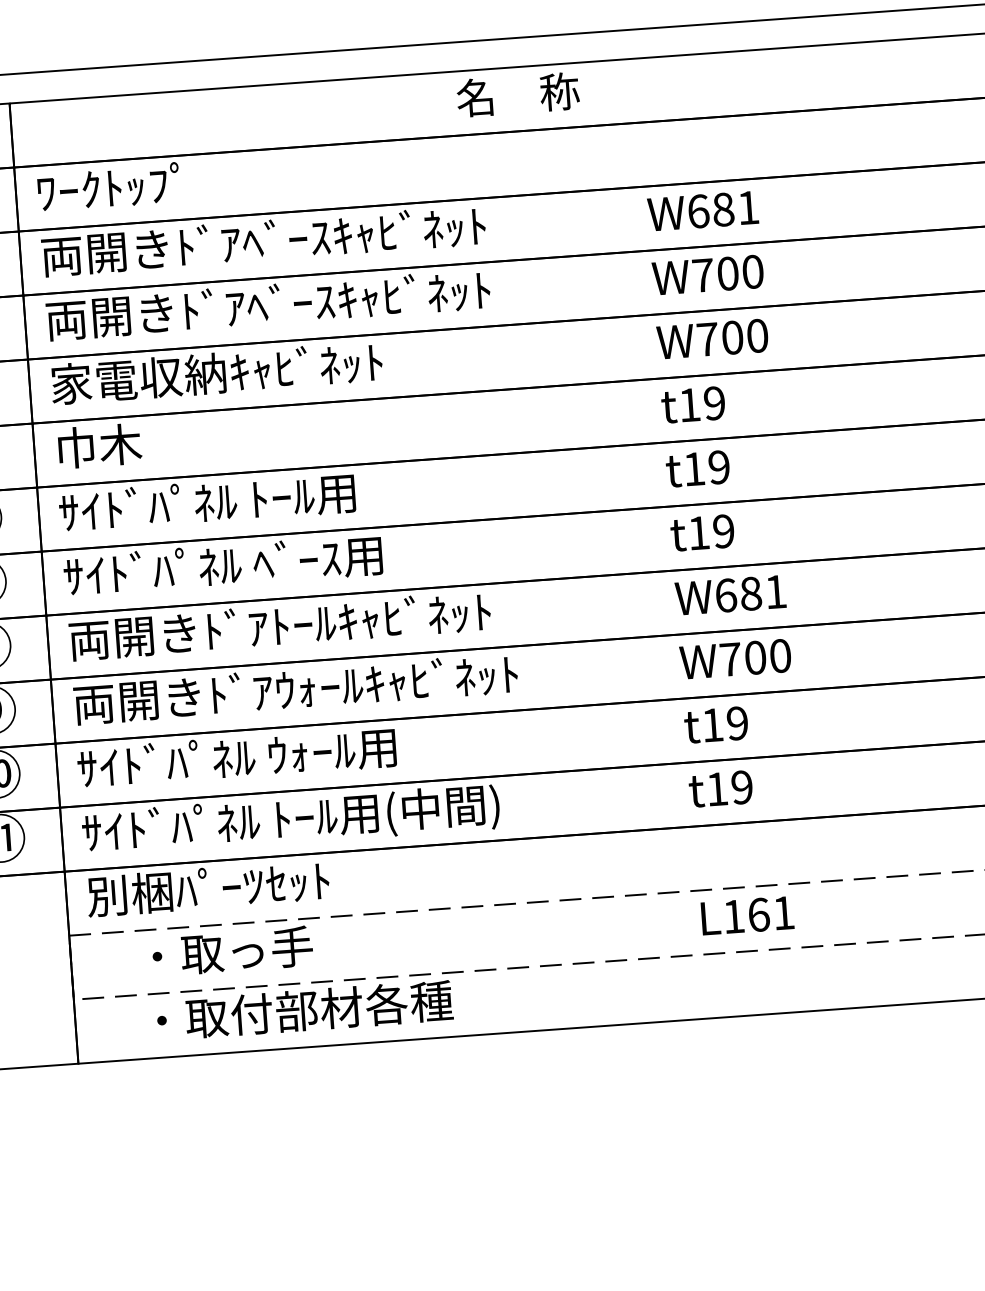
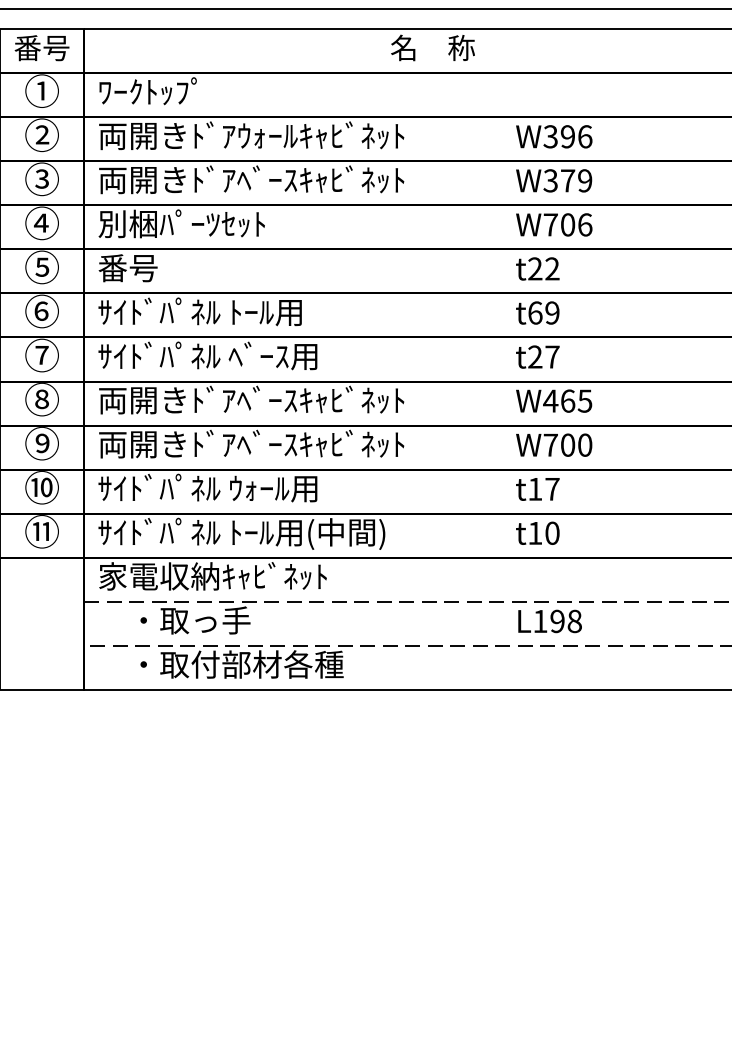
text: (722, 209) -> (567, 136), W681 -> W396
text: (286, 237) -> (267, 134), 両開きﾄﾞｱﾍﾞｰｽｷｬﾋﾞﾈｯﾄ -> 両開きﾄﾞｱｳｫｰﾙｷｬﾋﾞﾈｯﾄ
text: (727, 273) -> (567, 180), W700 -> W379
text: (758, 335) -> (585, 224), W700 -> W706
text: (215, 372) -> (212, 223), 家電収納ｷｬﾋﾞﾈｯﾄ -> 別梱ﾊﾟｰﾂｾｯﾄ
text: (701, 403) -> (543, 268), t19 -> t22
text: (97, 445) -> (127, 267), 巾木 -> 番号
text: (694, 468) -> (535, 312), t19 -> t69
text: (710, 531) -> (543, 356), t19 -> t27
text: (750, 592) -> (567, 400), W681 -> W465
text: (391, 617) -> (320, 399), 両開きﾄﾞｱﾄｰﾙｷｬﾋﾞﾈｯﾄ -> 両開きﾄﾞｱﾍﾞｰｽｷｬﾋﾞﾈｯﾄ
text: (318, 685) -> (267, 442), 両開きﾄﾞｱｳｫｰﾙｷｬﾋﾞﾈｯﾄ -> 両開きﾄﾞｱﾍﾞｰｽｷｬﾋﾞﾈｯﾄ
text: (737, 722) -> (552, 488), t19 -> t17
text: (742, 786) -> (552, 532), t19 -> t10
text: (252, 884) -> (212, 575), 別梱ﾊﾟｰﾂｾｯﾄ -> 家電収納ｷｬﾋﾞﾈｯﾄ
text: (770, 914) -> (565, 621), L161 -> L198

